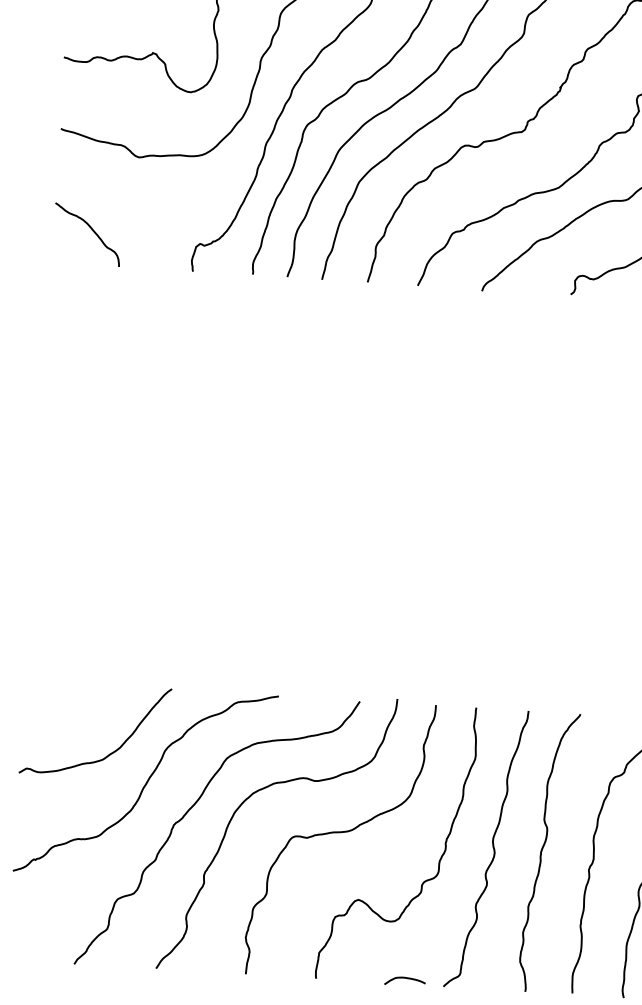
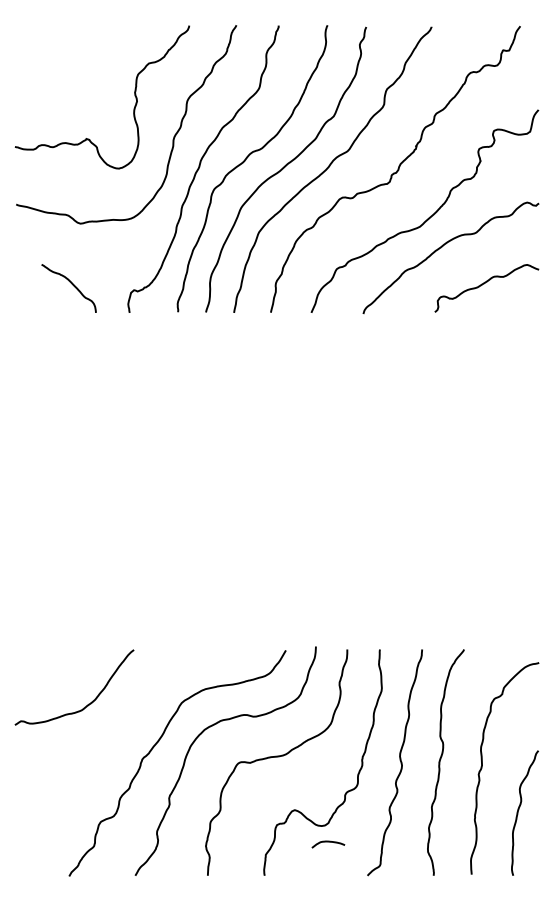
curve: (90, 229) -> (71, 284), moved
curve: (145, 782) -> (117, 726), removed
curve: (405, 979) -> (328, 842), moved

